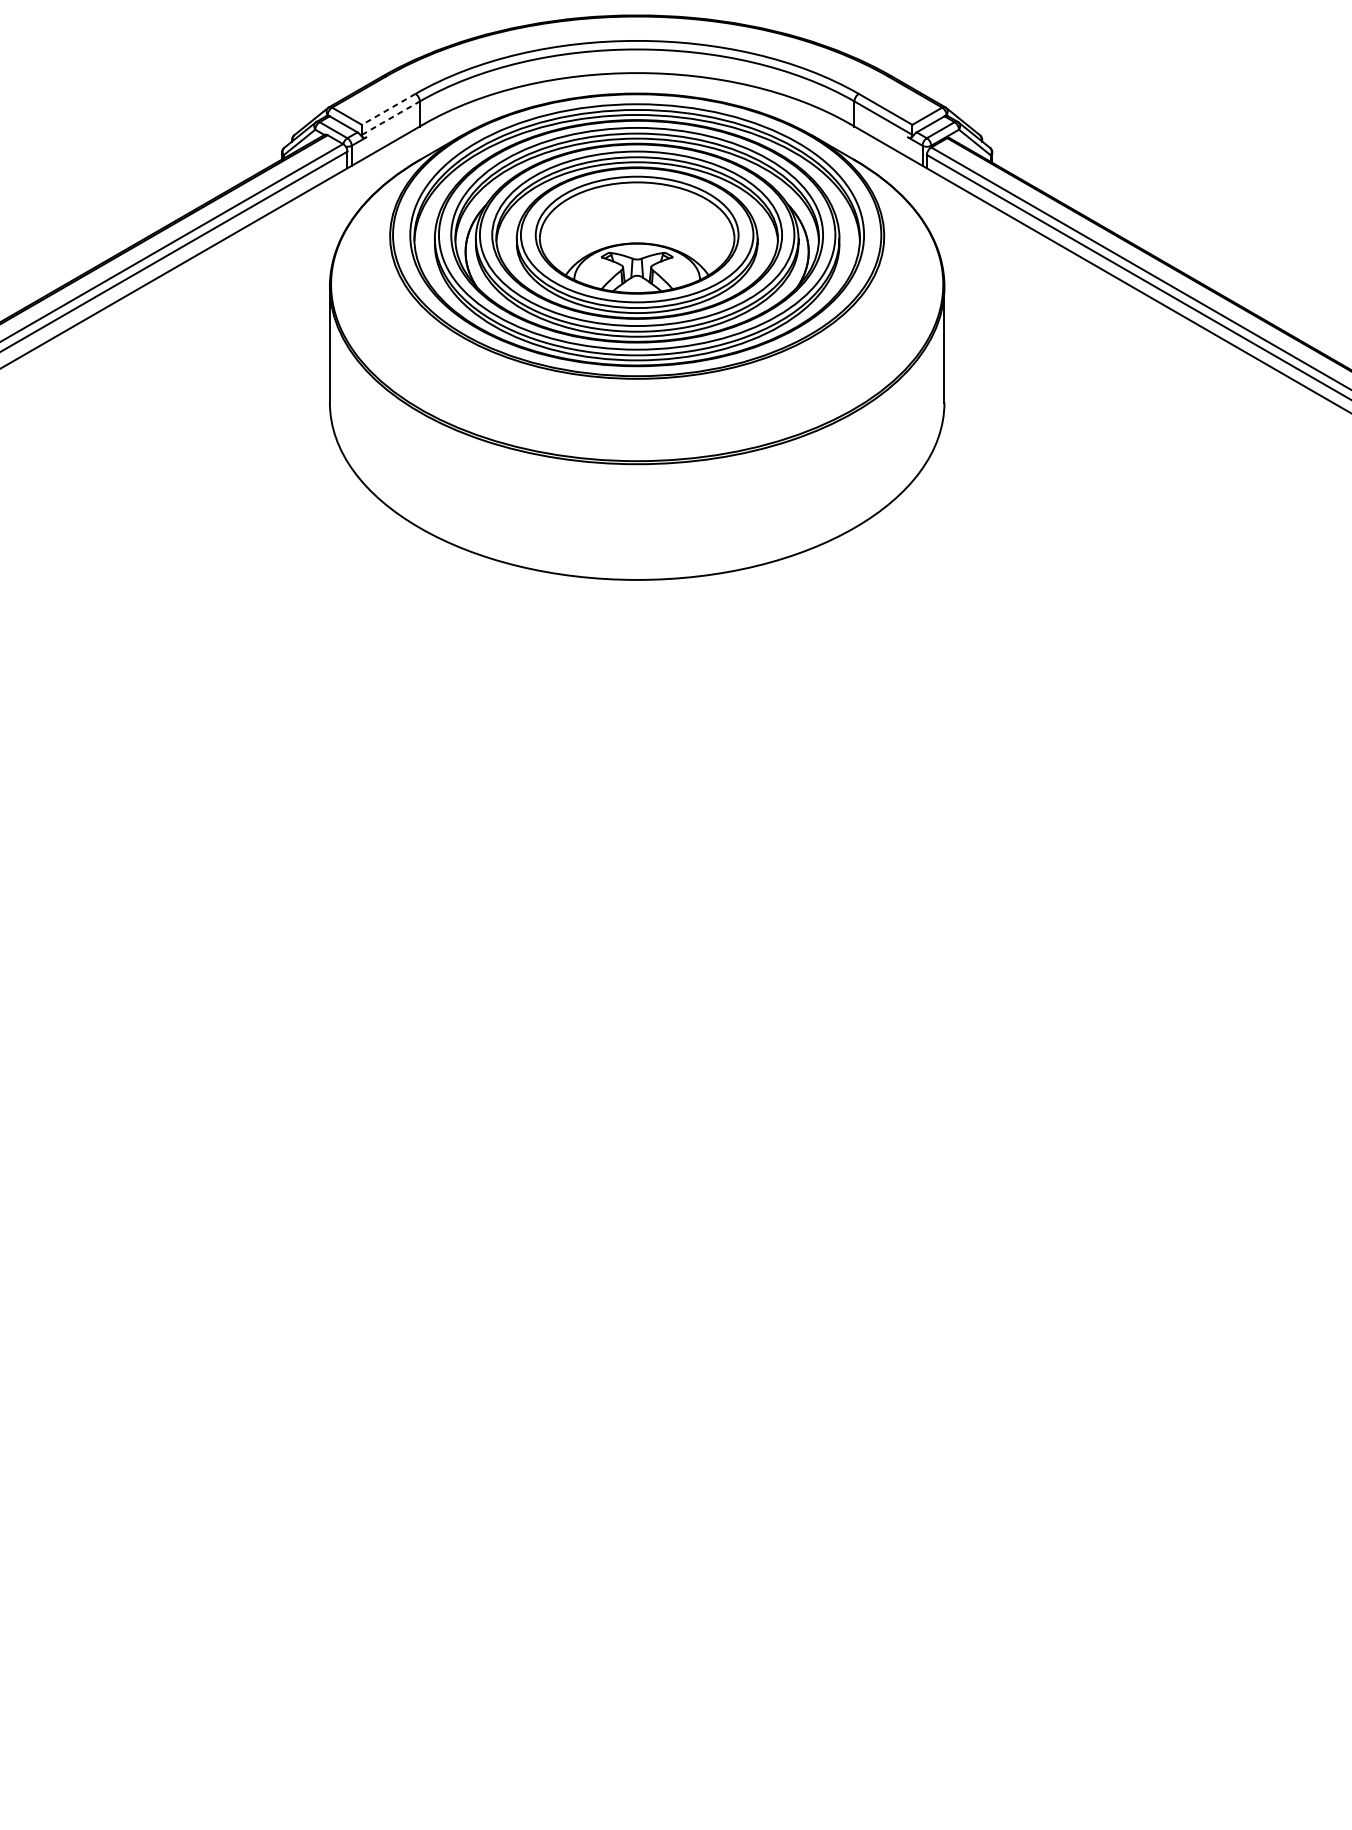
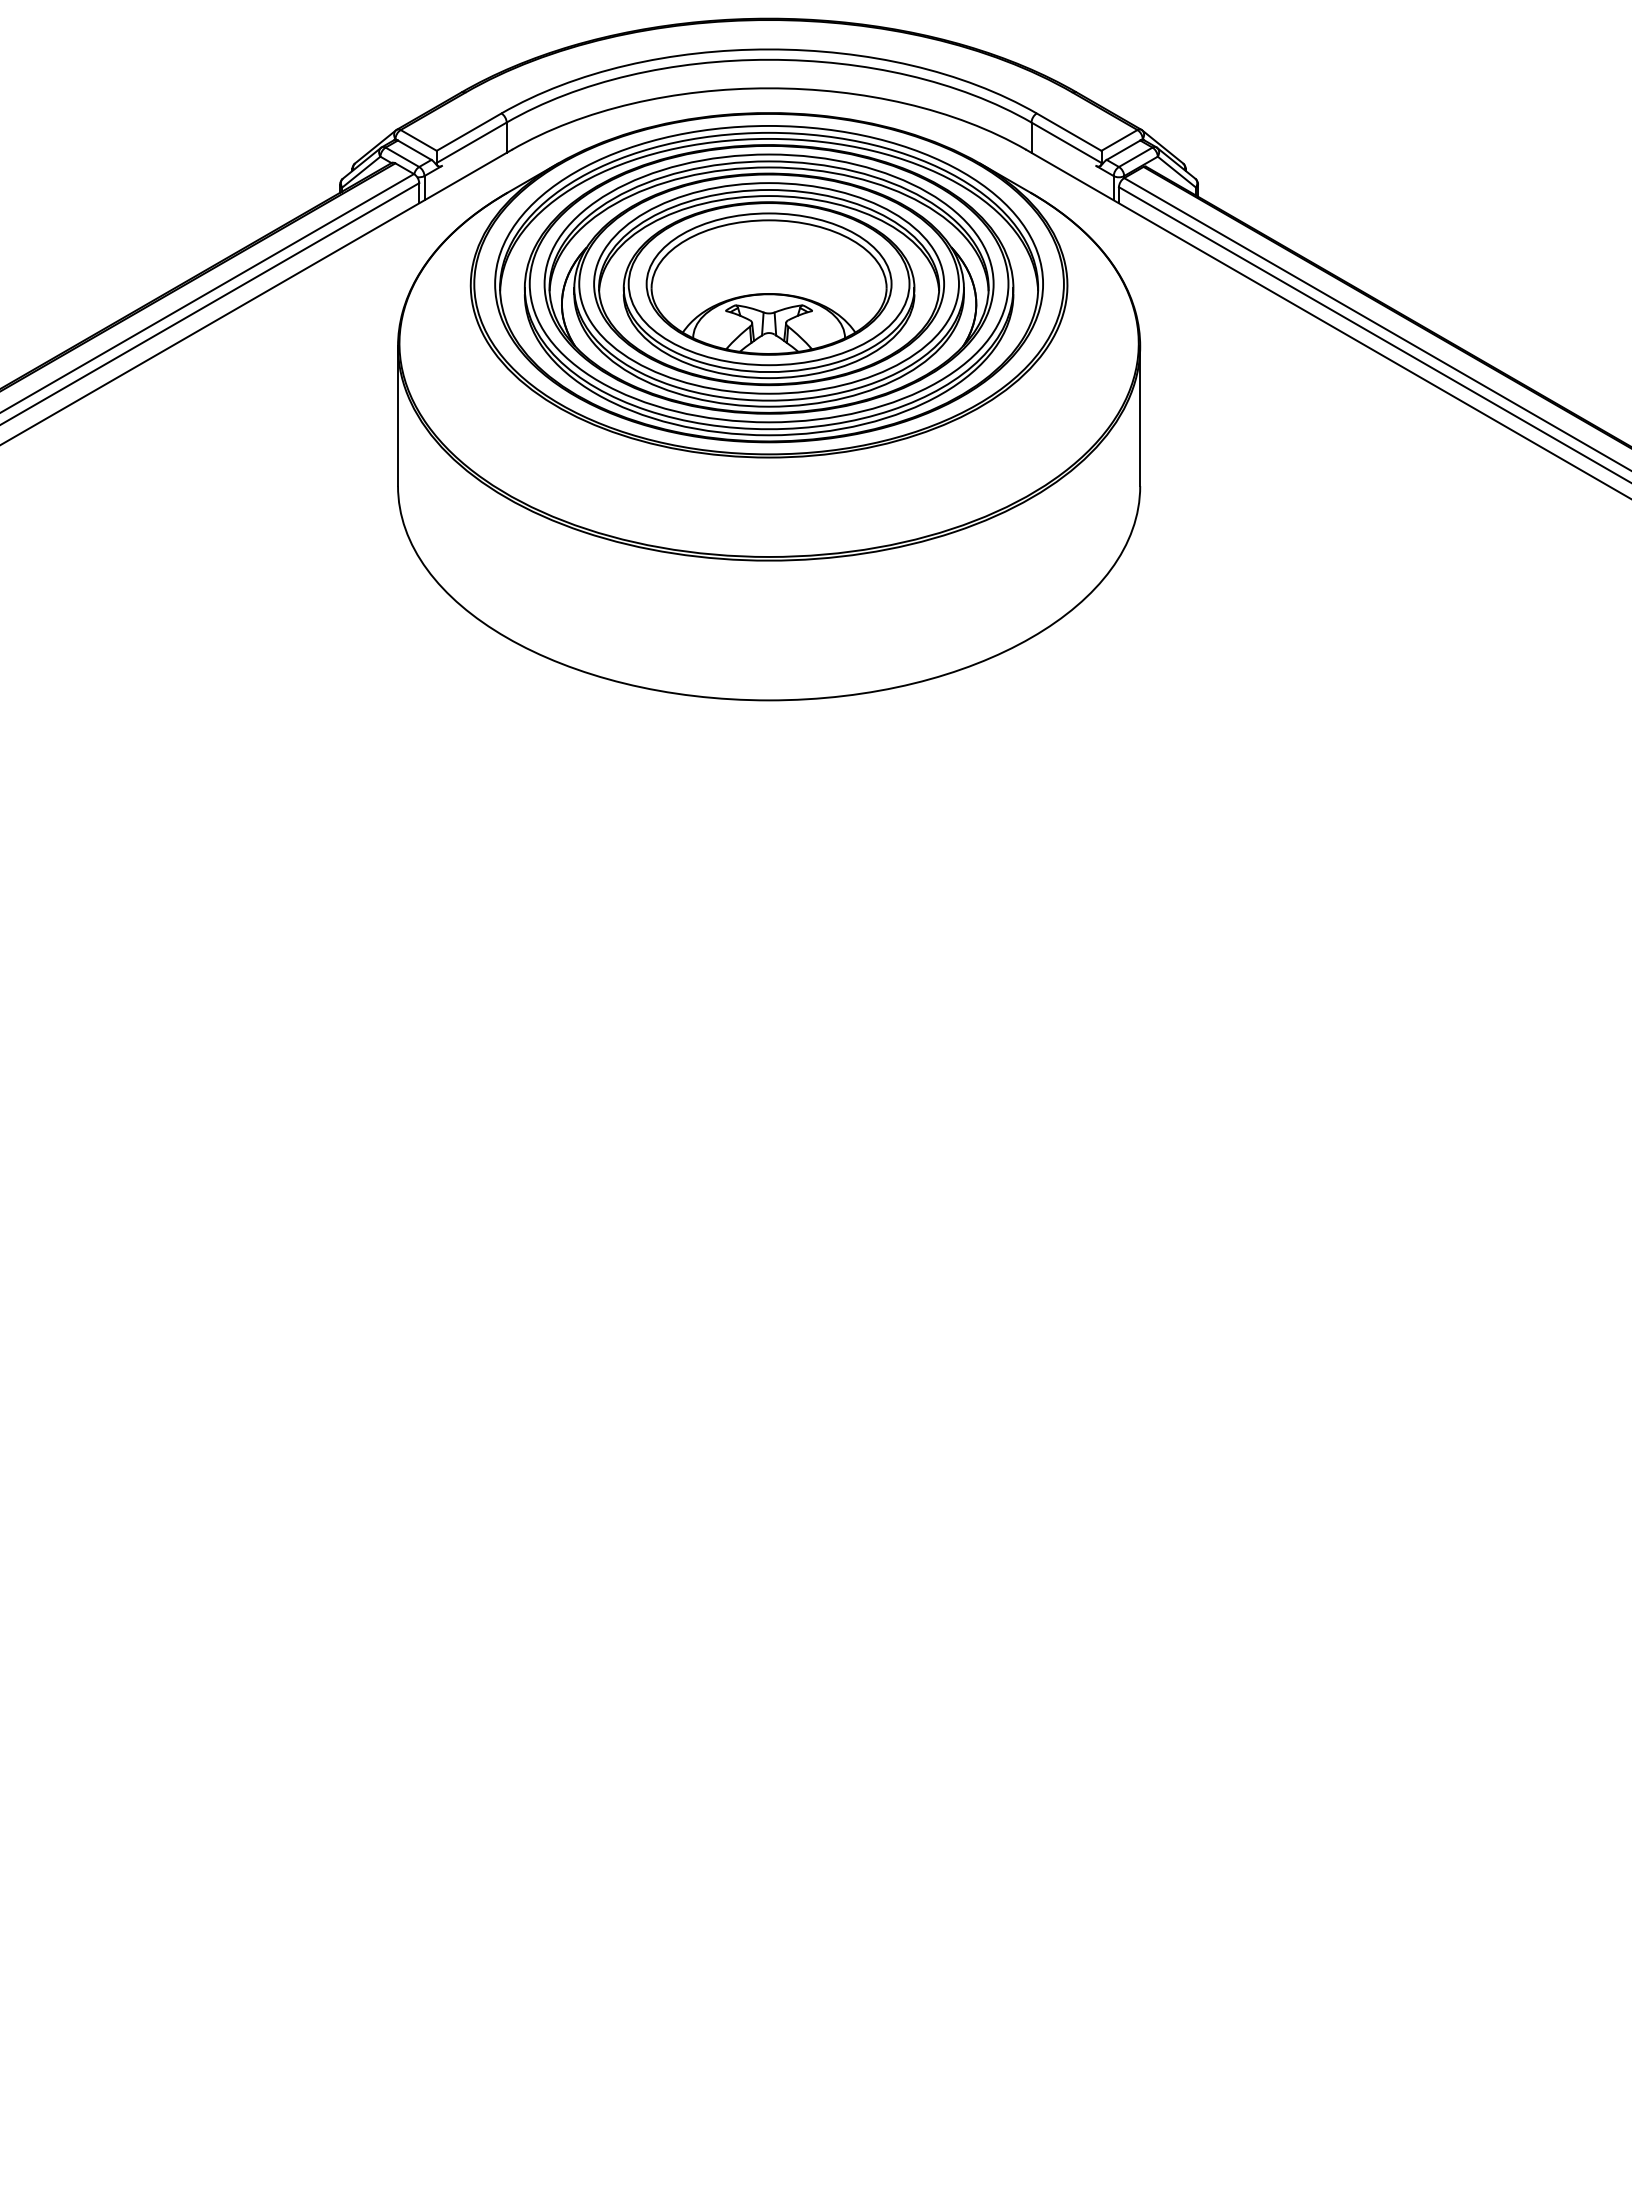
line: (388, 109) -> (468, 132), dashed -> solid
line: (391, 117) -> (472, 142), dashed -> solid

